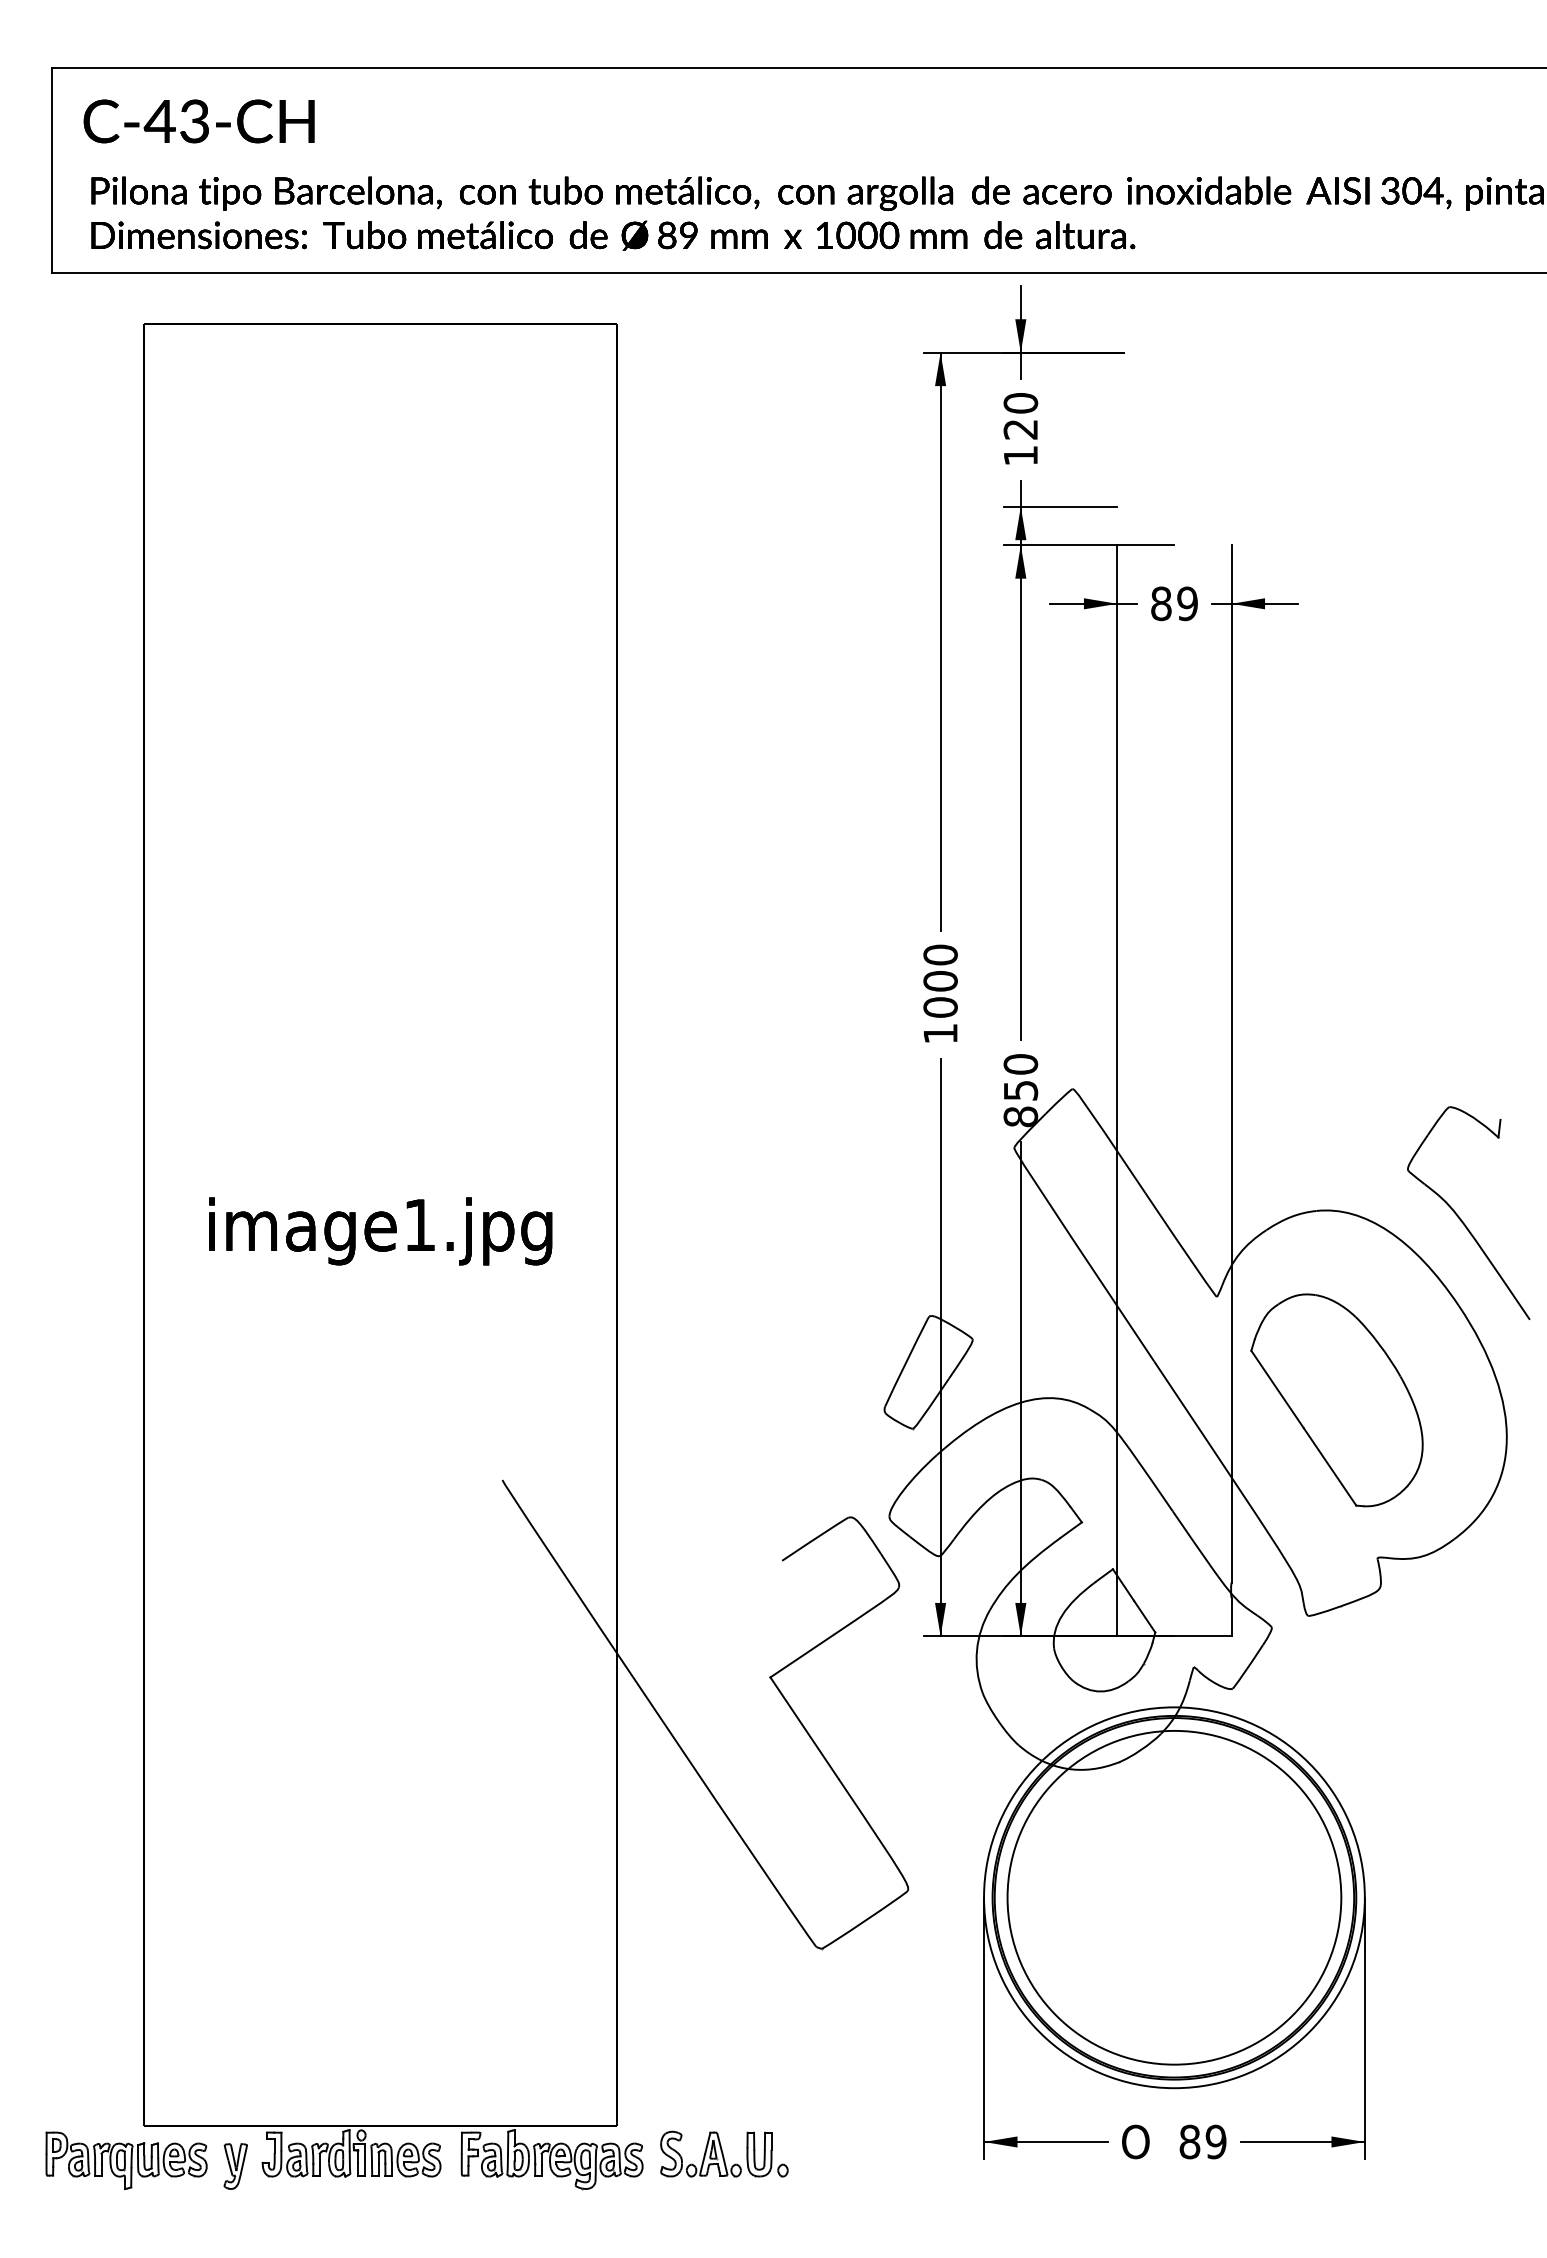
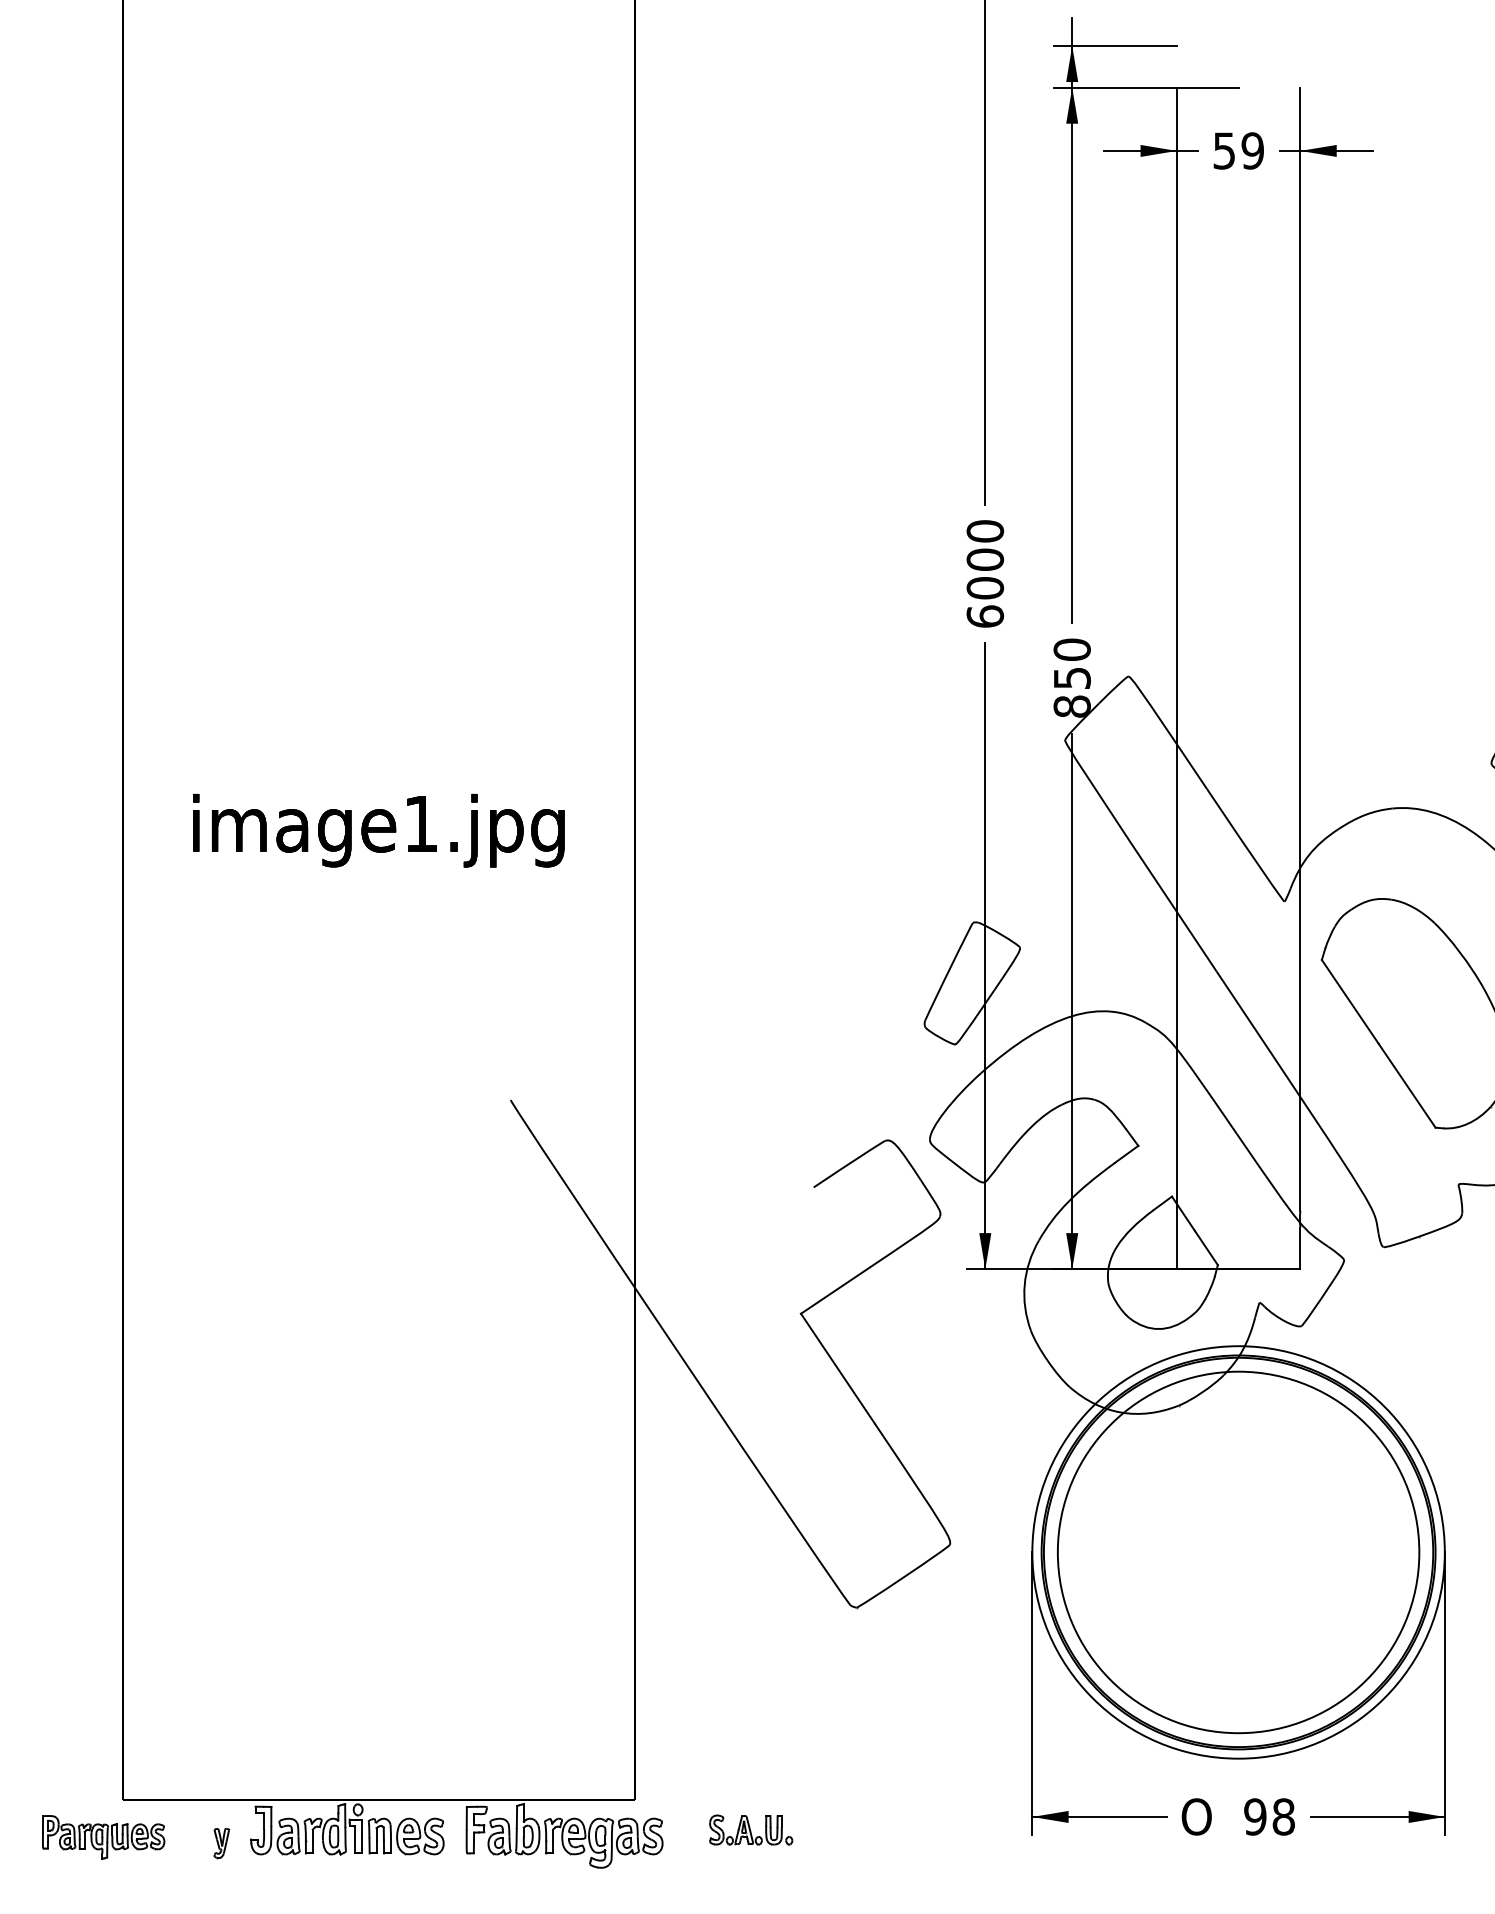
text: (1161, 603) -> (1224, 150), 89 -> 59
text: (940, 1033) -> (985, 616), 1000 -> 6000
text: (1202, 2141) -> (1268, 1816), 89 -> 98
part: (724, 2153) -> (751, 1829), size x0.6
part: (126, 2160) -> (103, 1836), size x0.7
part: (235, 2166) -> (221, 1843), size x0.6

